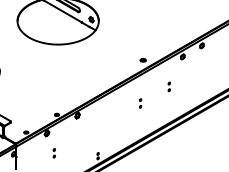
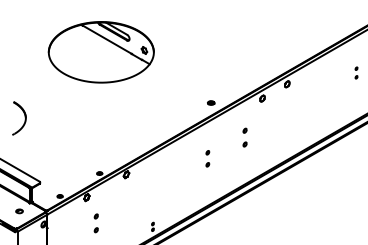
part: (168, 86) -> (244, 136), size x1.6
part: (140, 103) -> (207, 158), size x1.4
part: (54, 152) -> (96, 222), size x1.6

